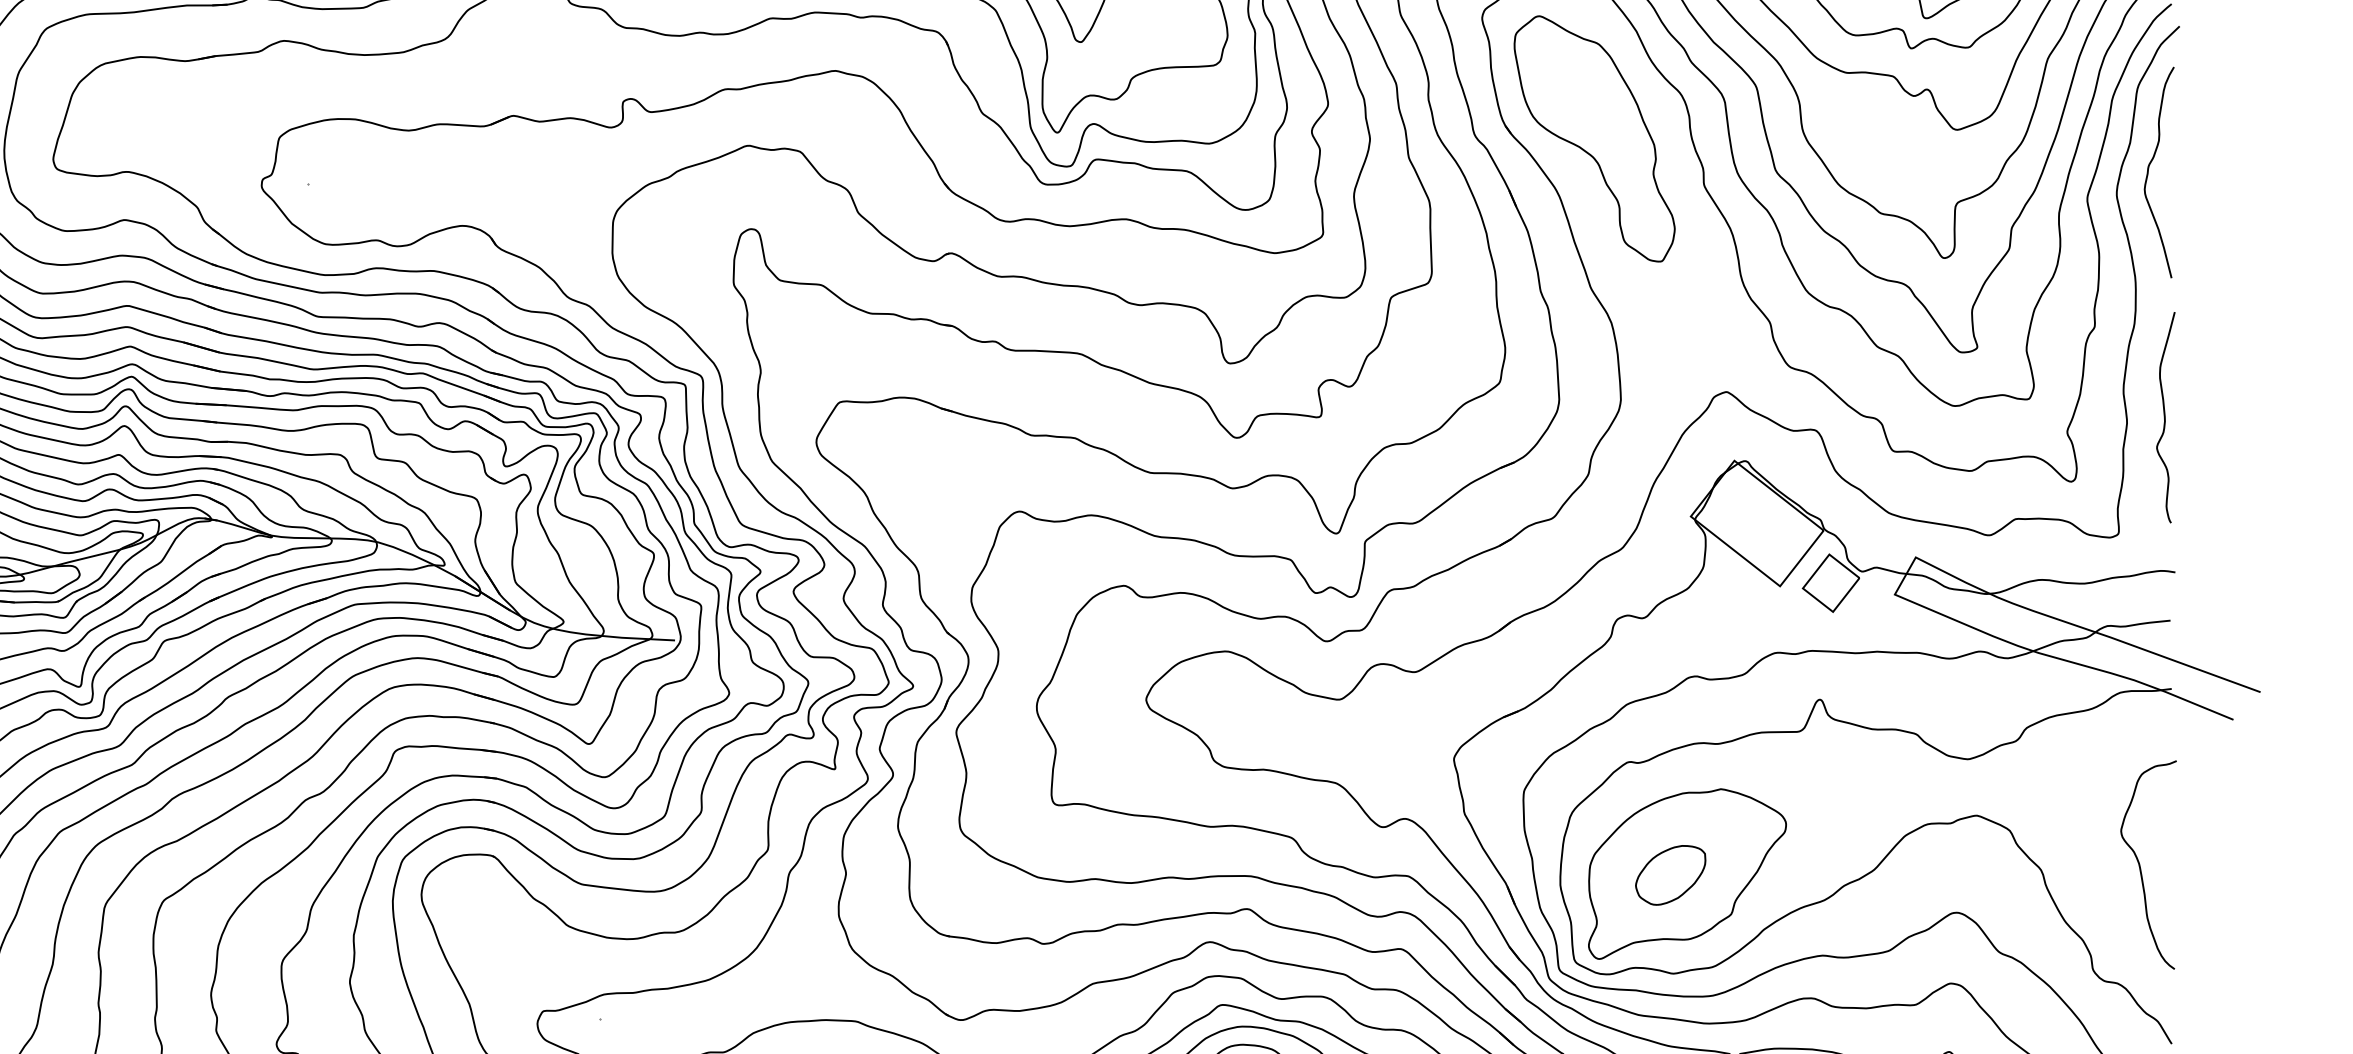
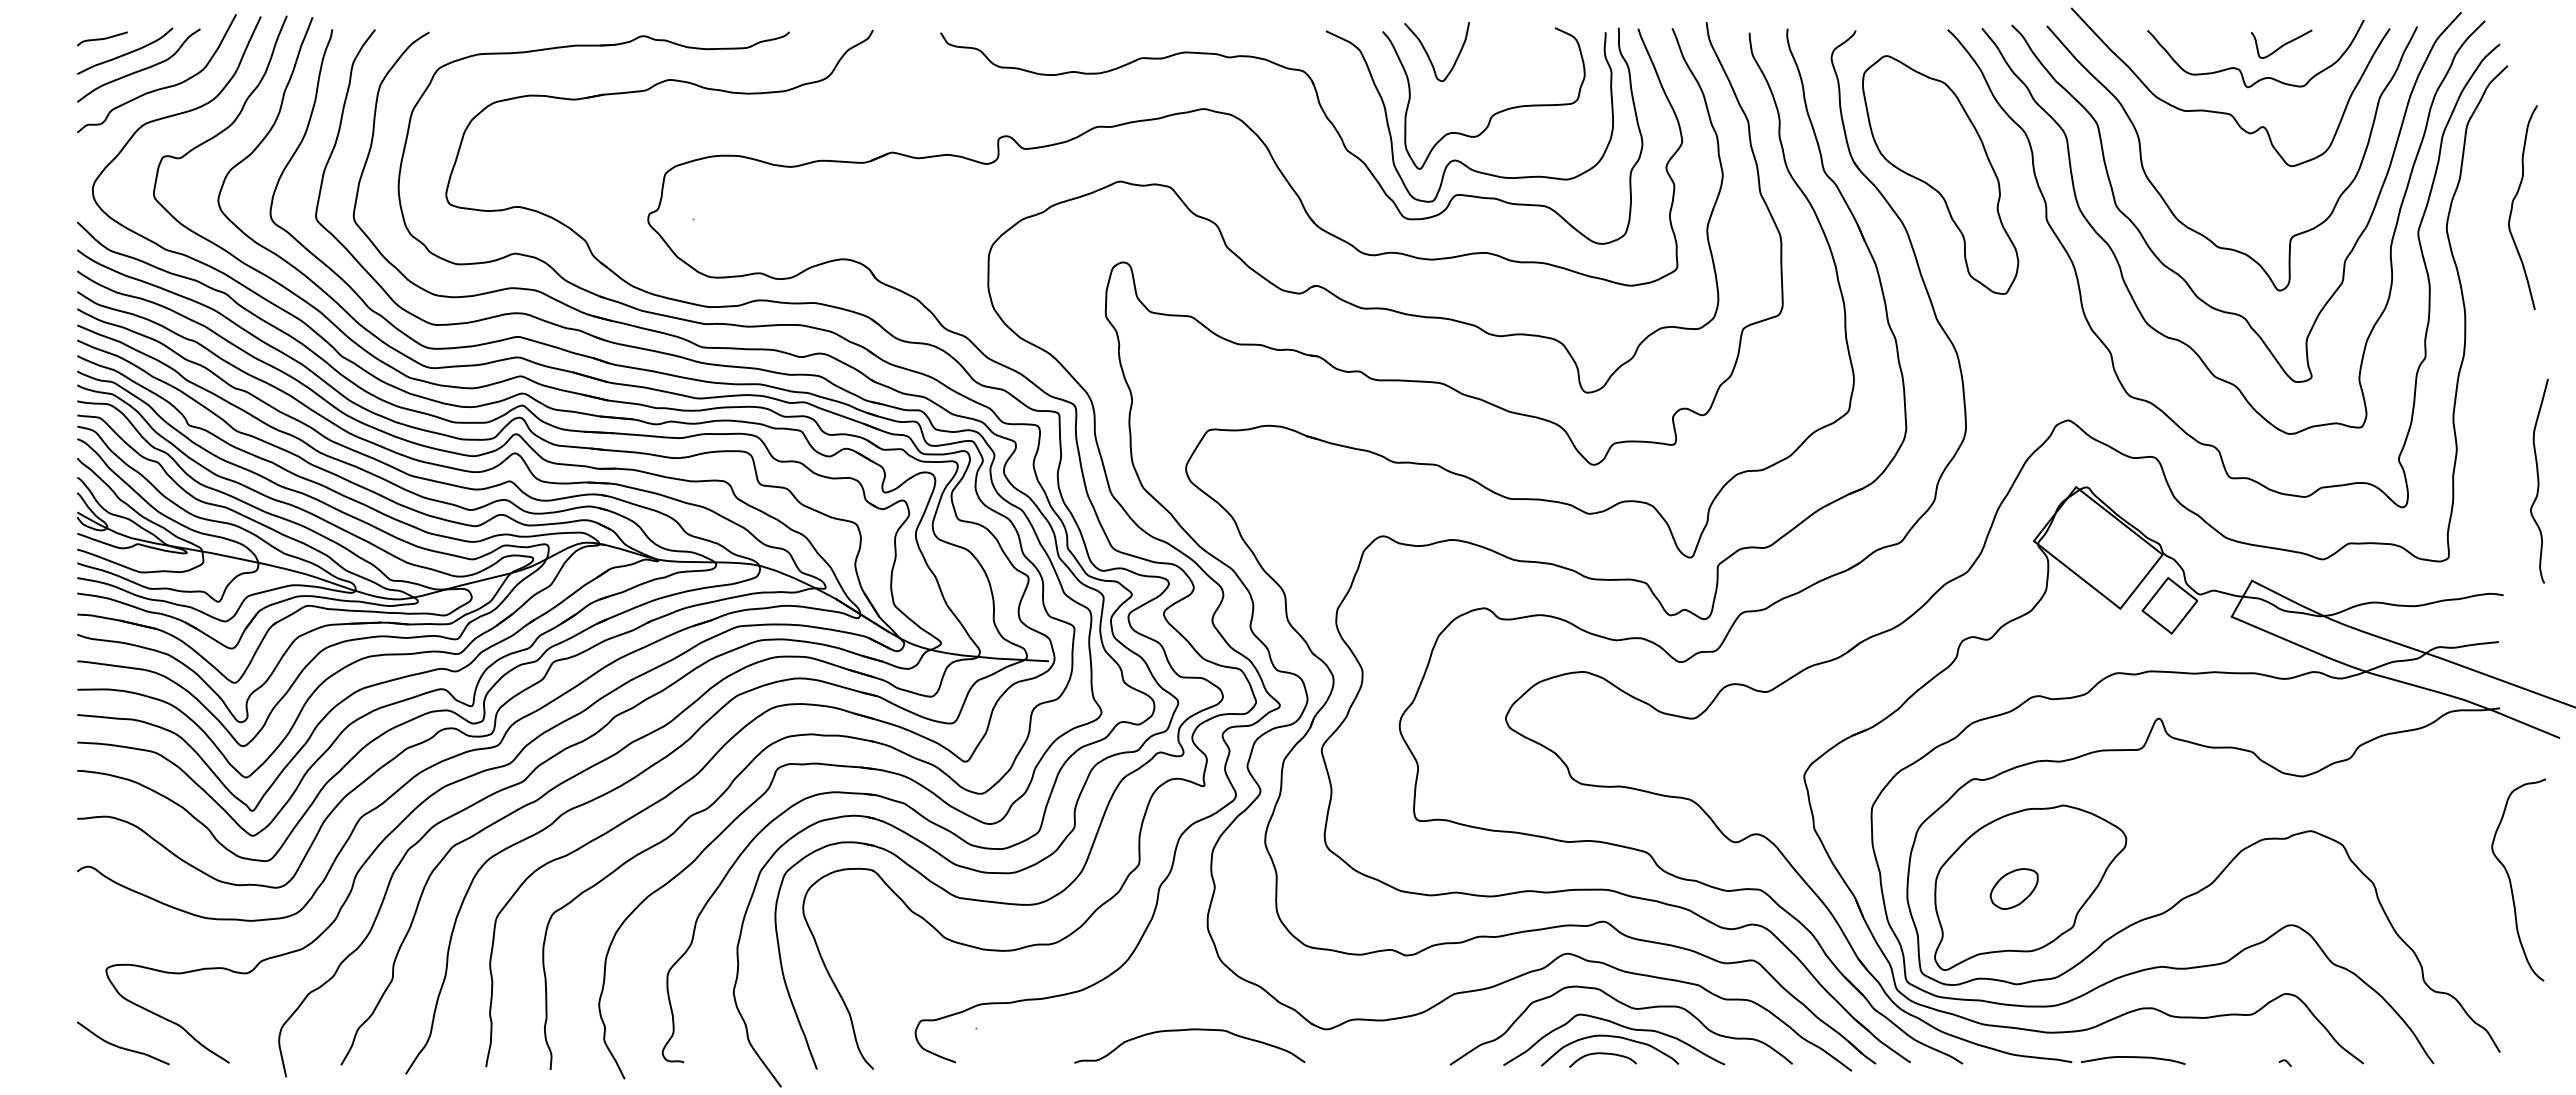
curve: (2149, 169) -> (2513, 204), moved
curve: (2165, 416) -> (2539, 480), moved
curve: (2141, 866) -> (2511, 881), moved
part: (1669, 874) -> (2013, 888), size x0.7

